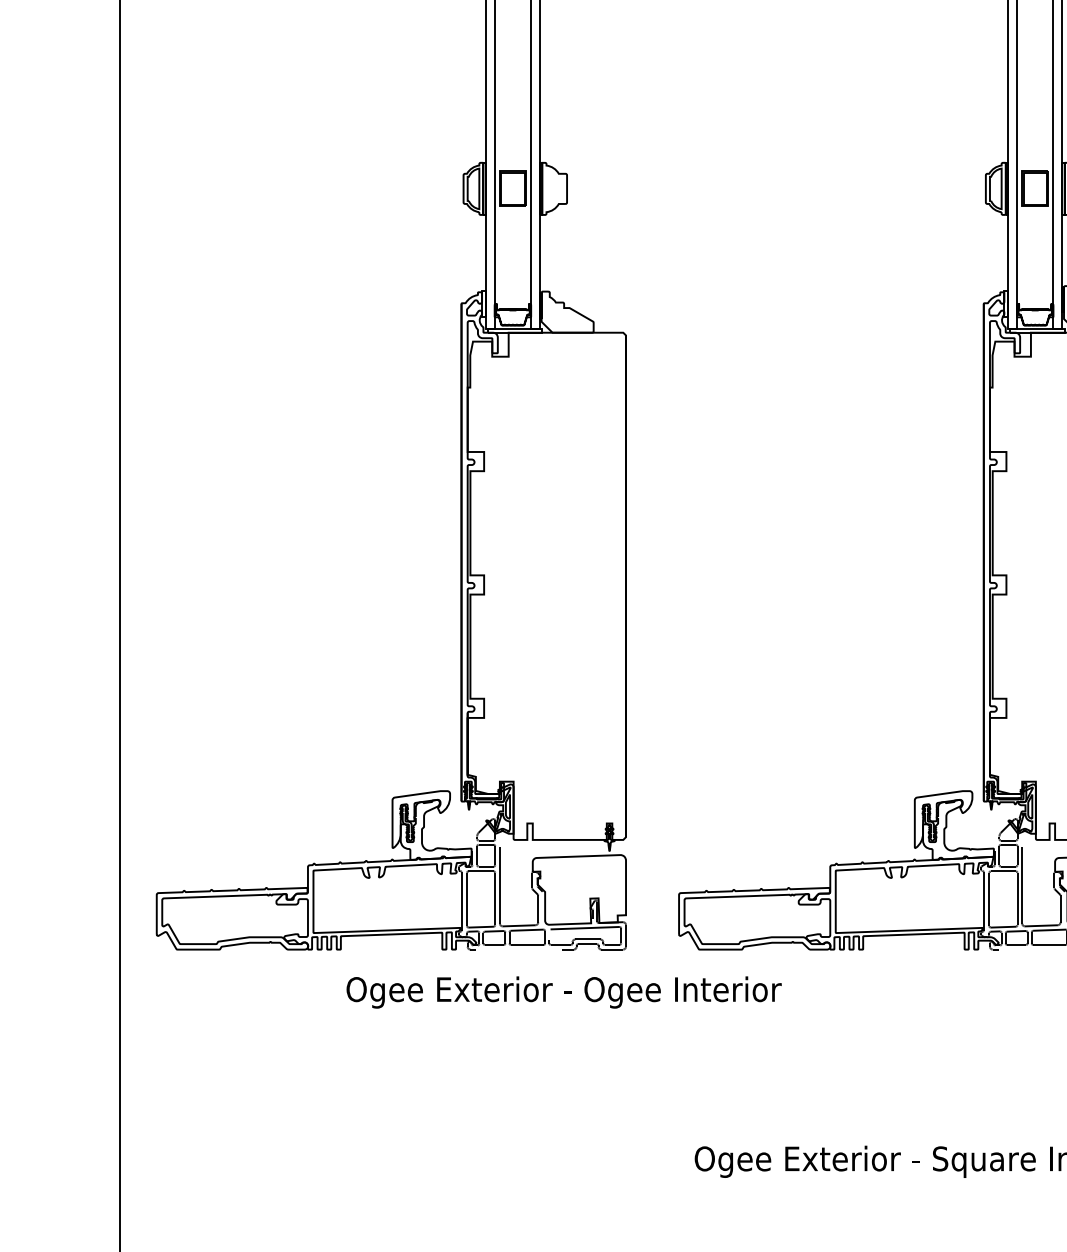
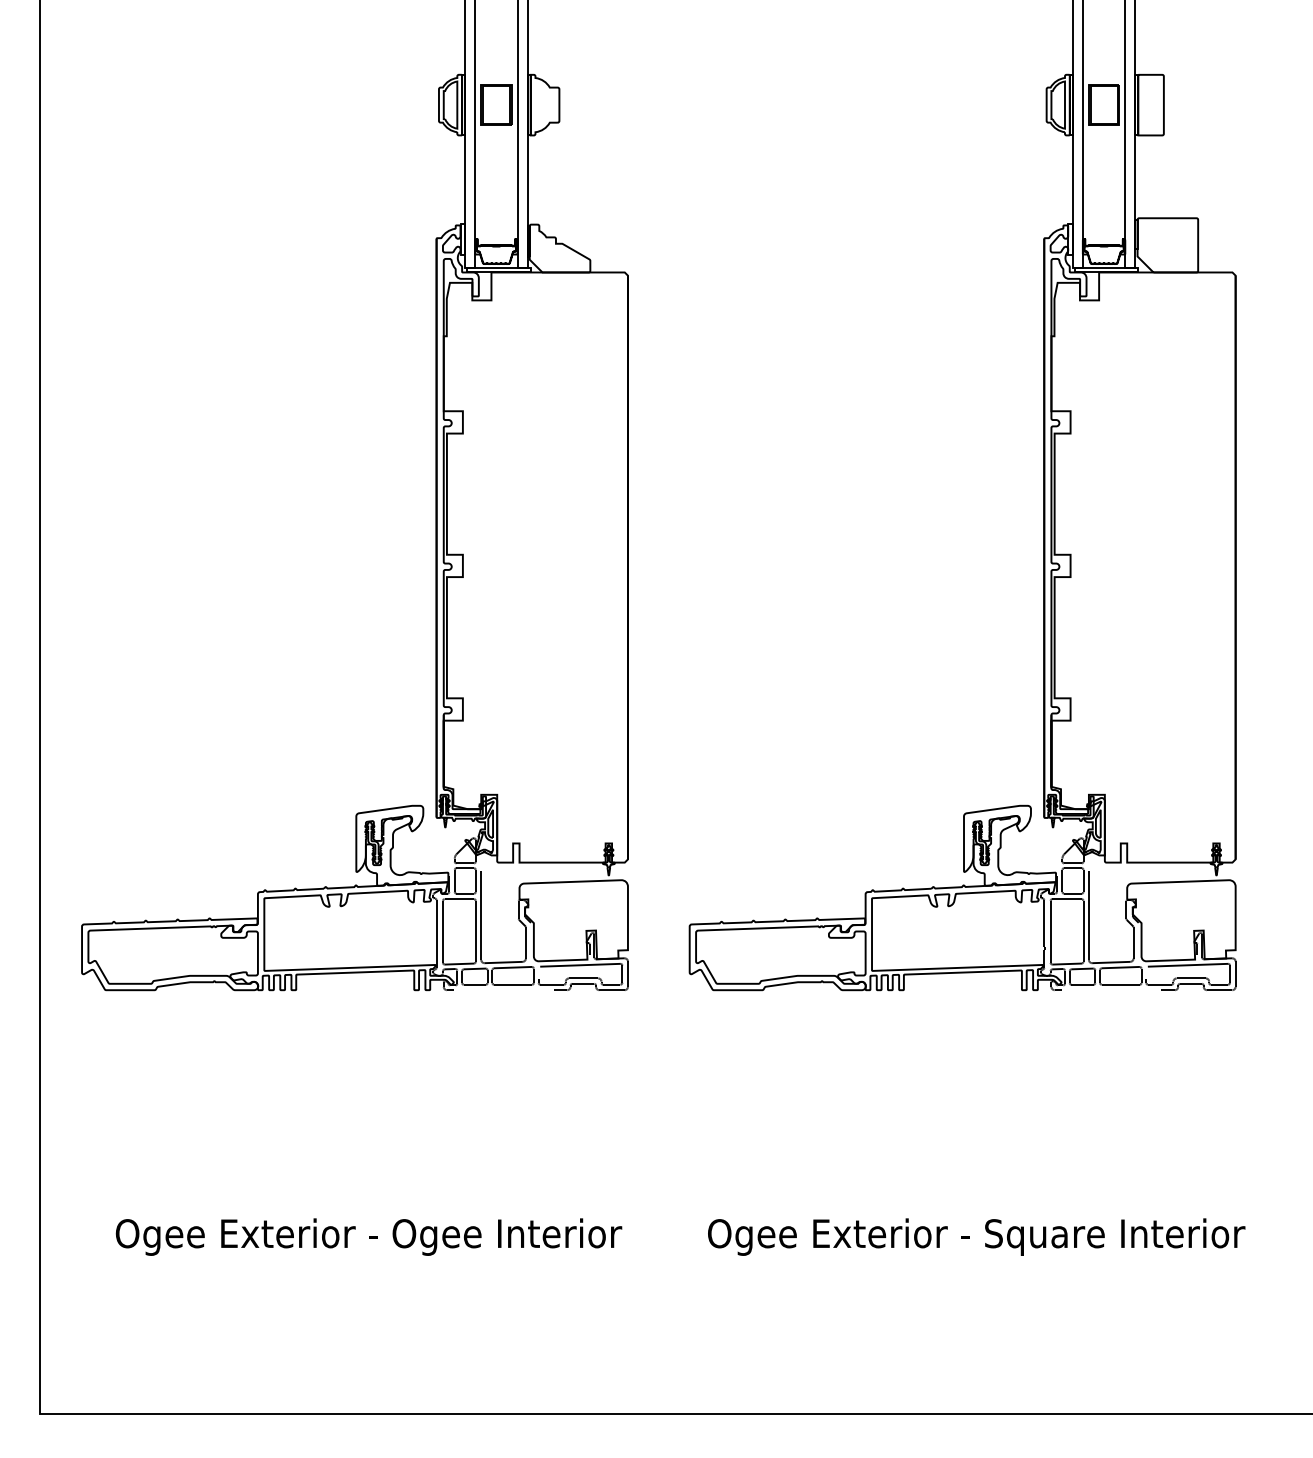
text: (563, 991) -> (368, 1236), moved

